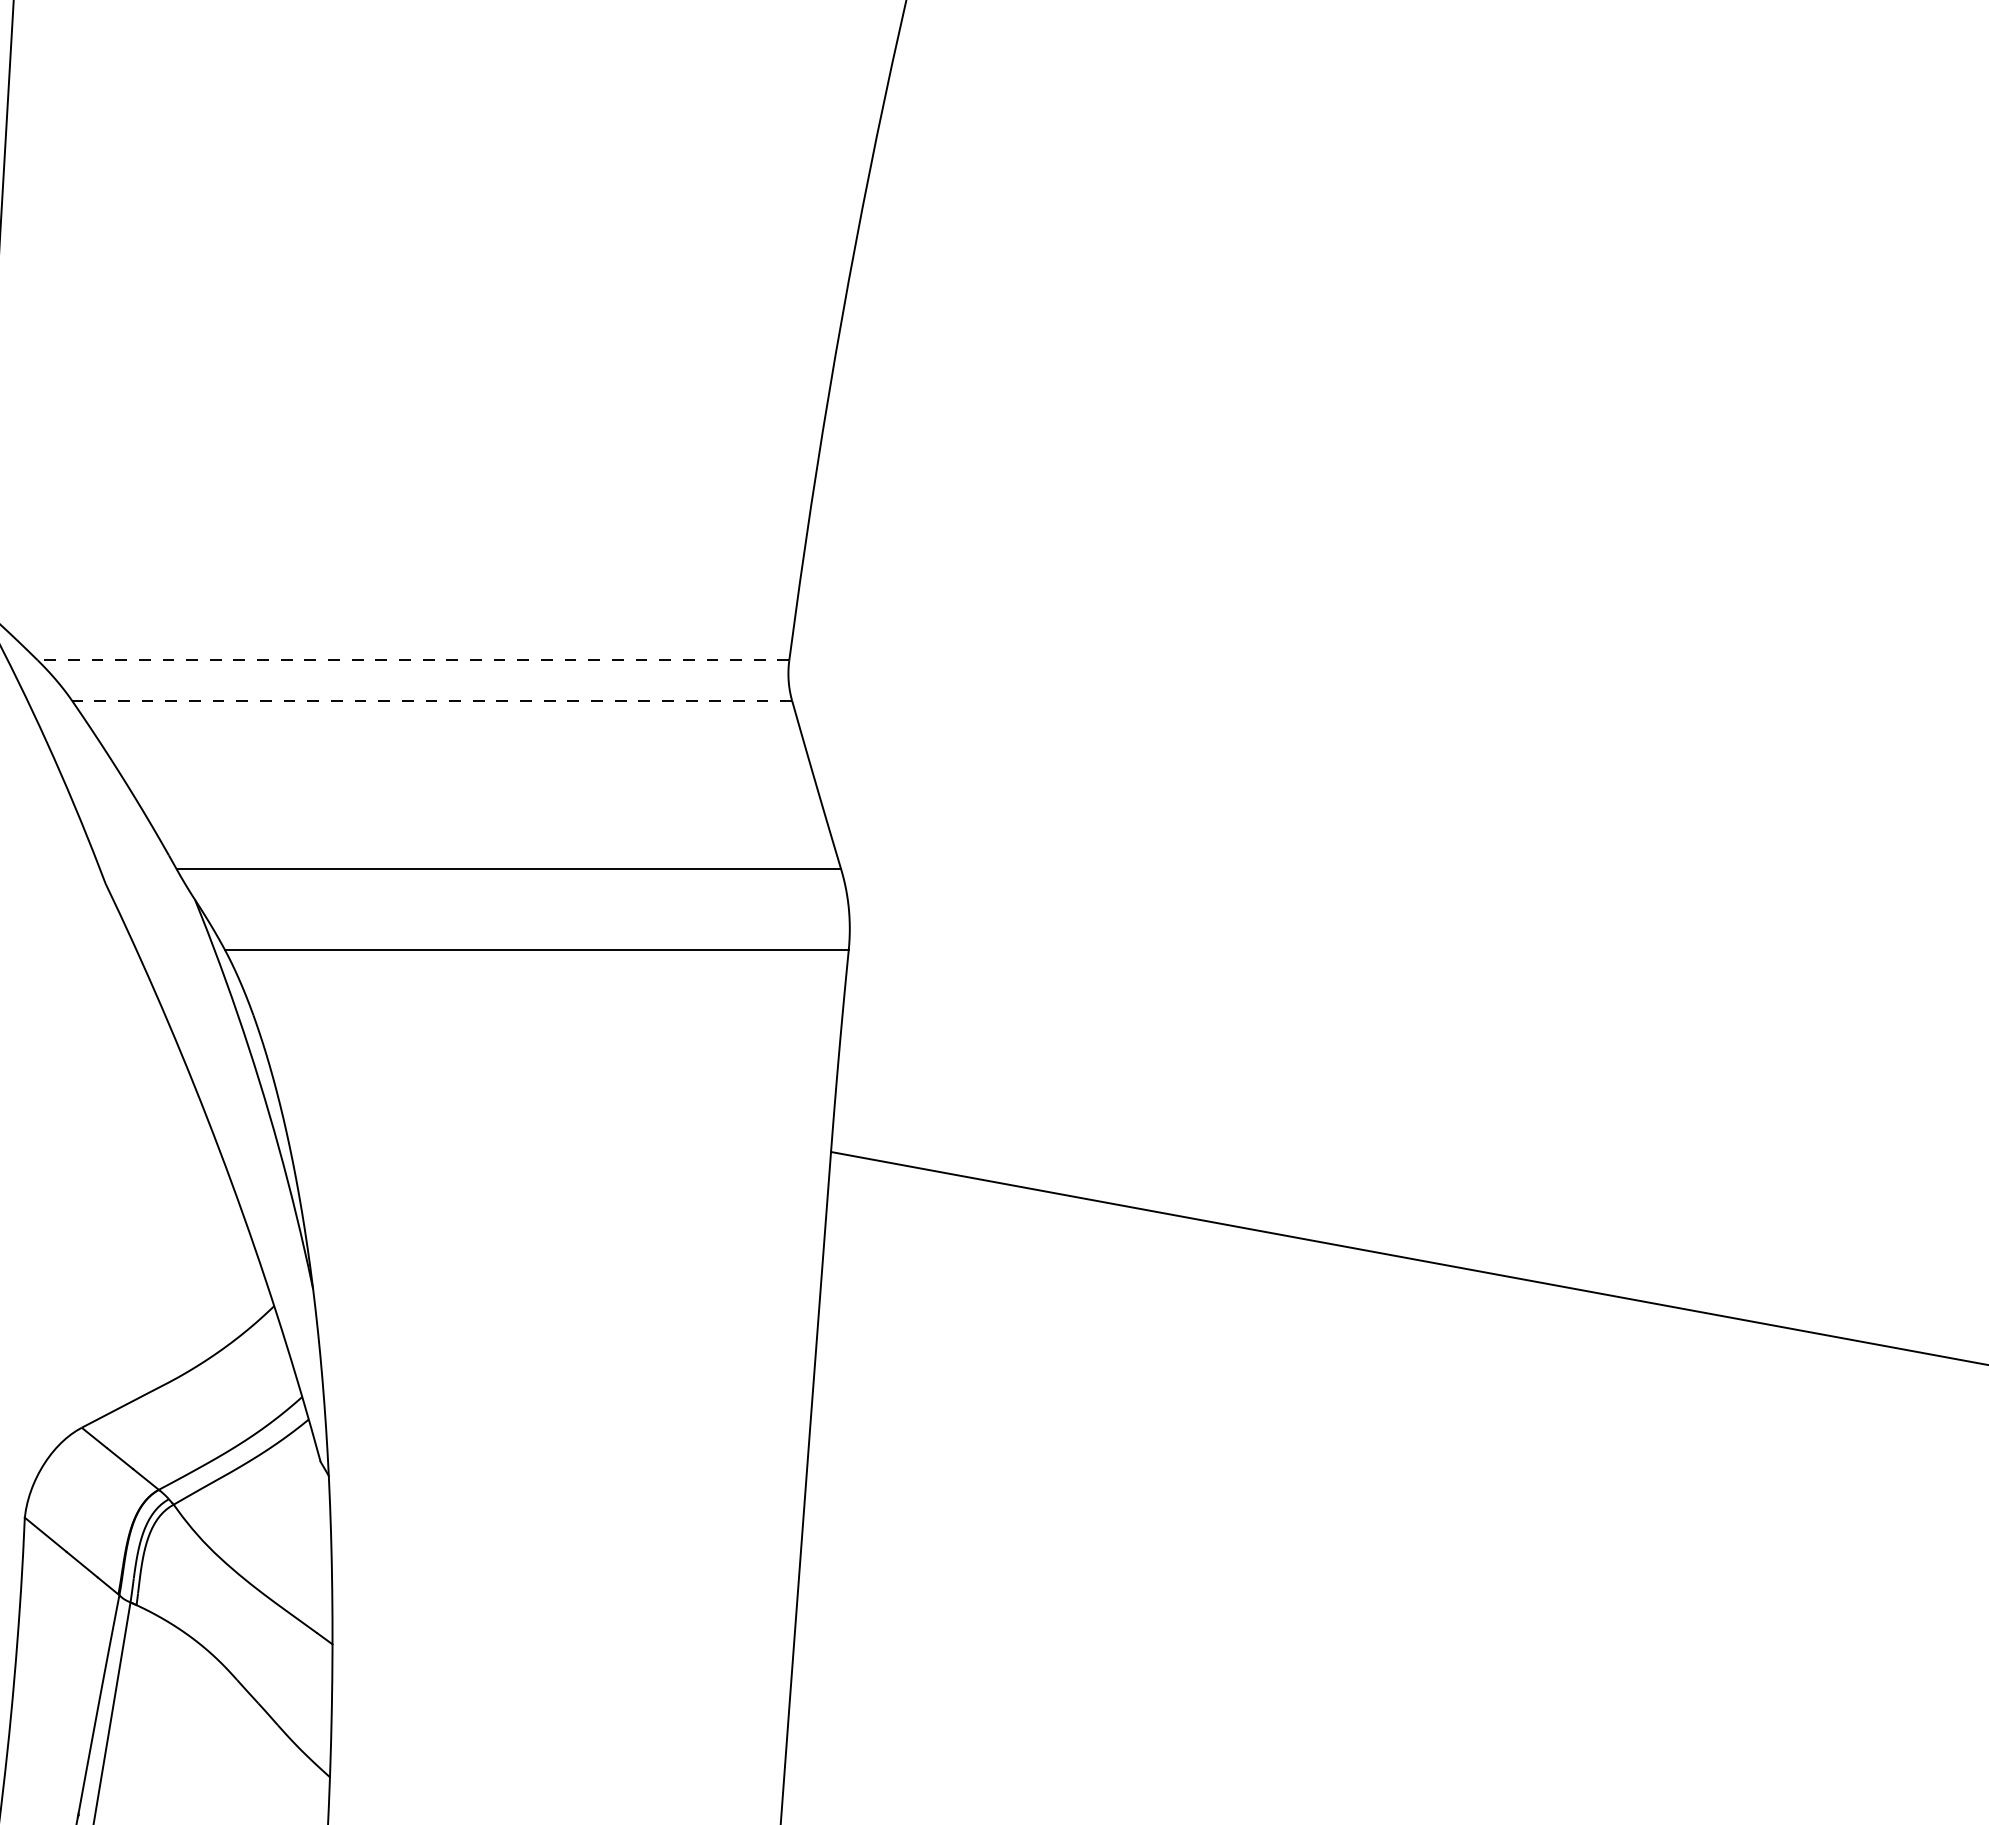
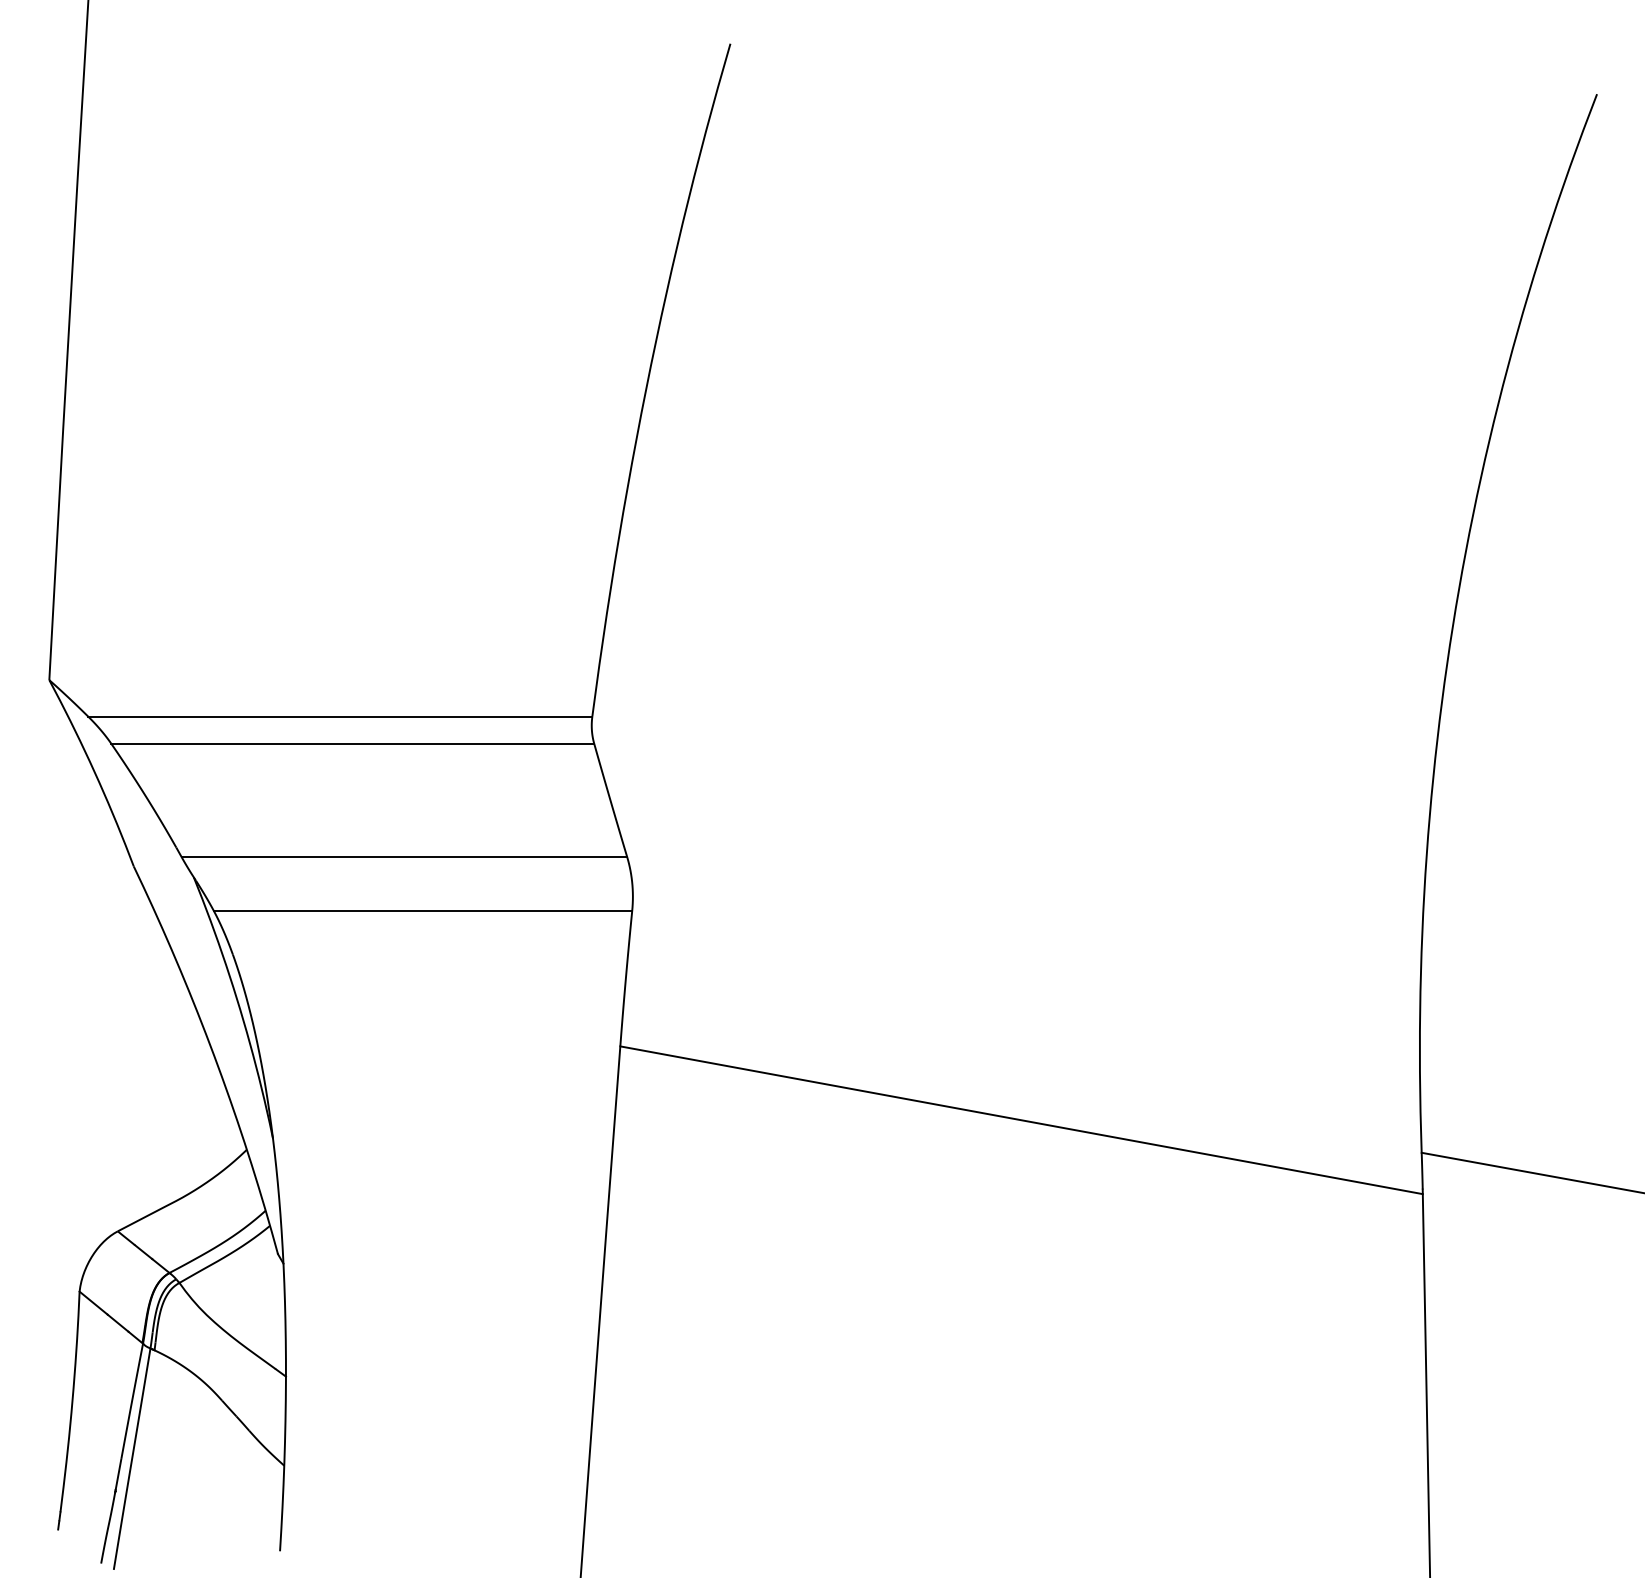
line: (412, 660) -> (339, 716), dashed -> solid
line: (431, 700) -> (352, 743), dashed -> solid

